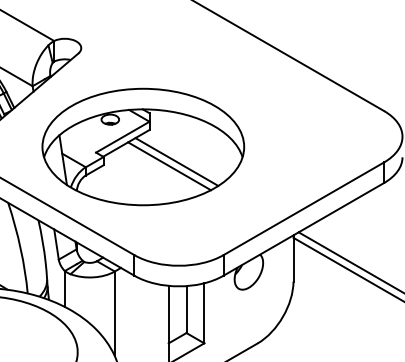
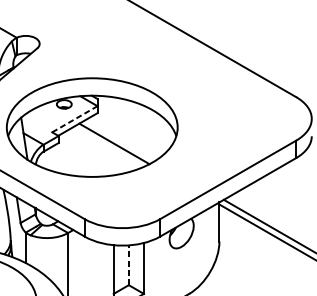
line: (122, 137) -> (74, 119), solid -> dashed
line: (176, 161) -> (120, 139), removed
line: (186, 309) -> (128, 265), solid -> dashed

